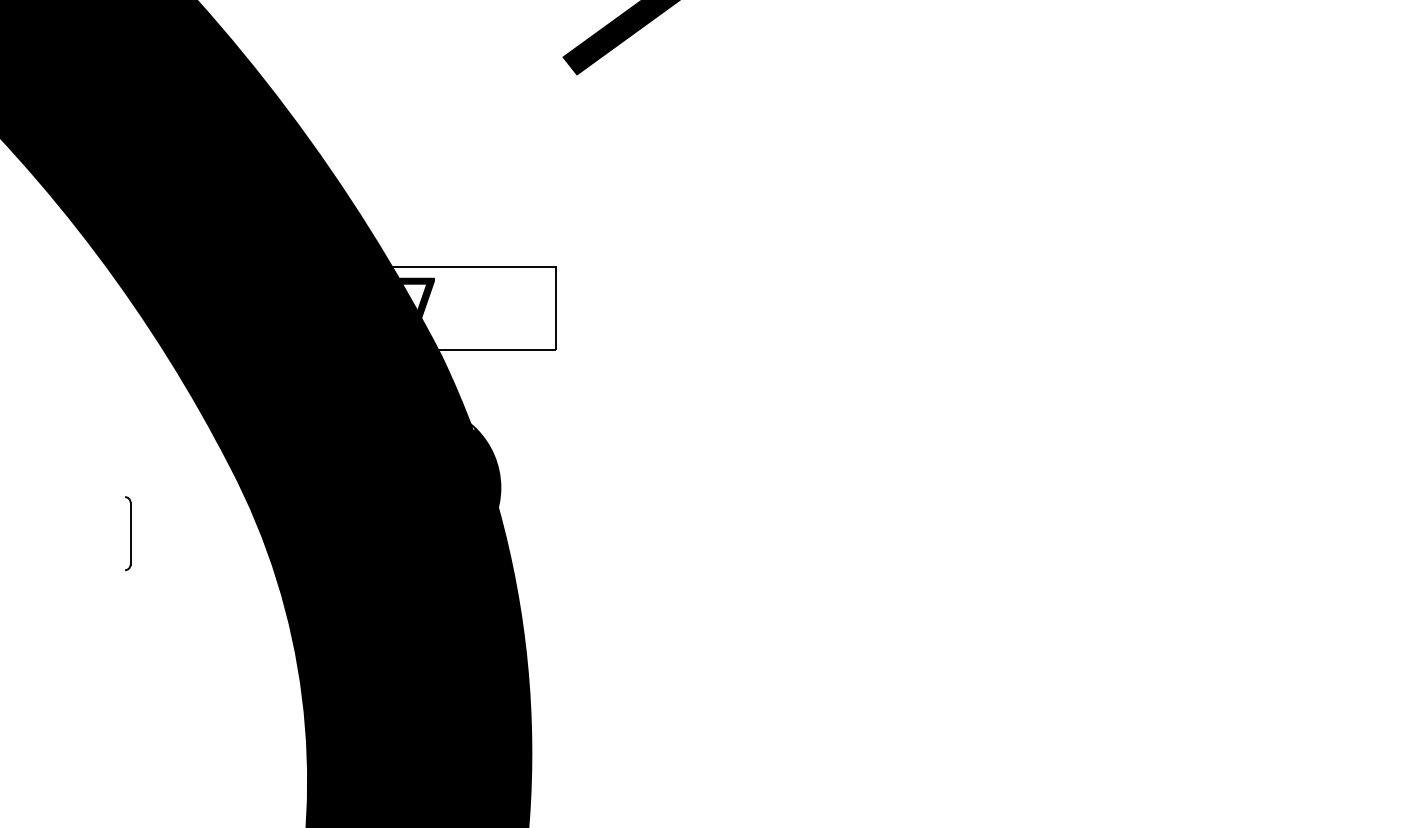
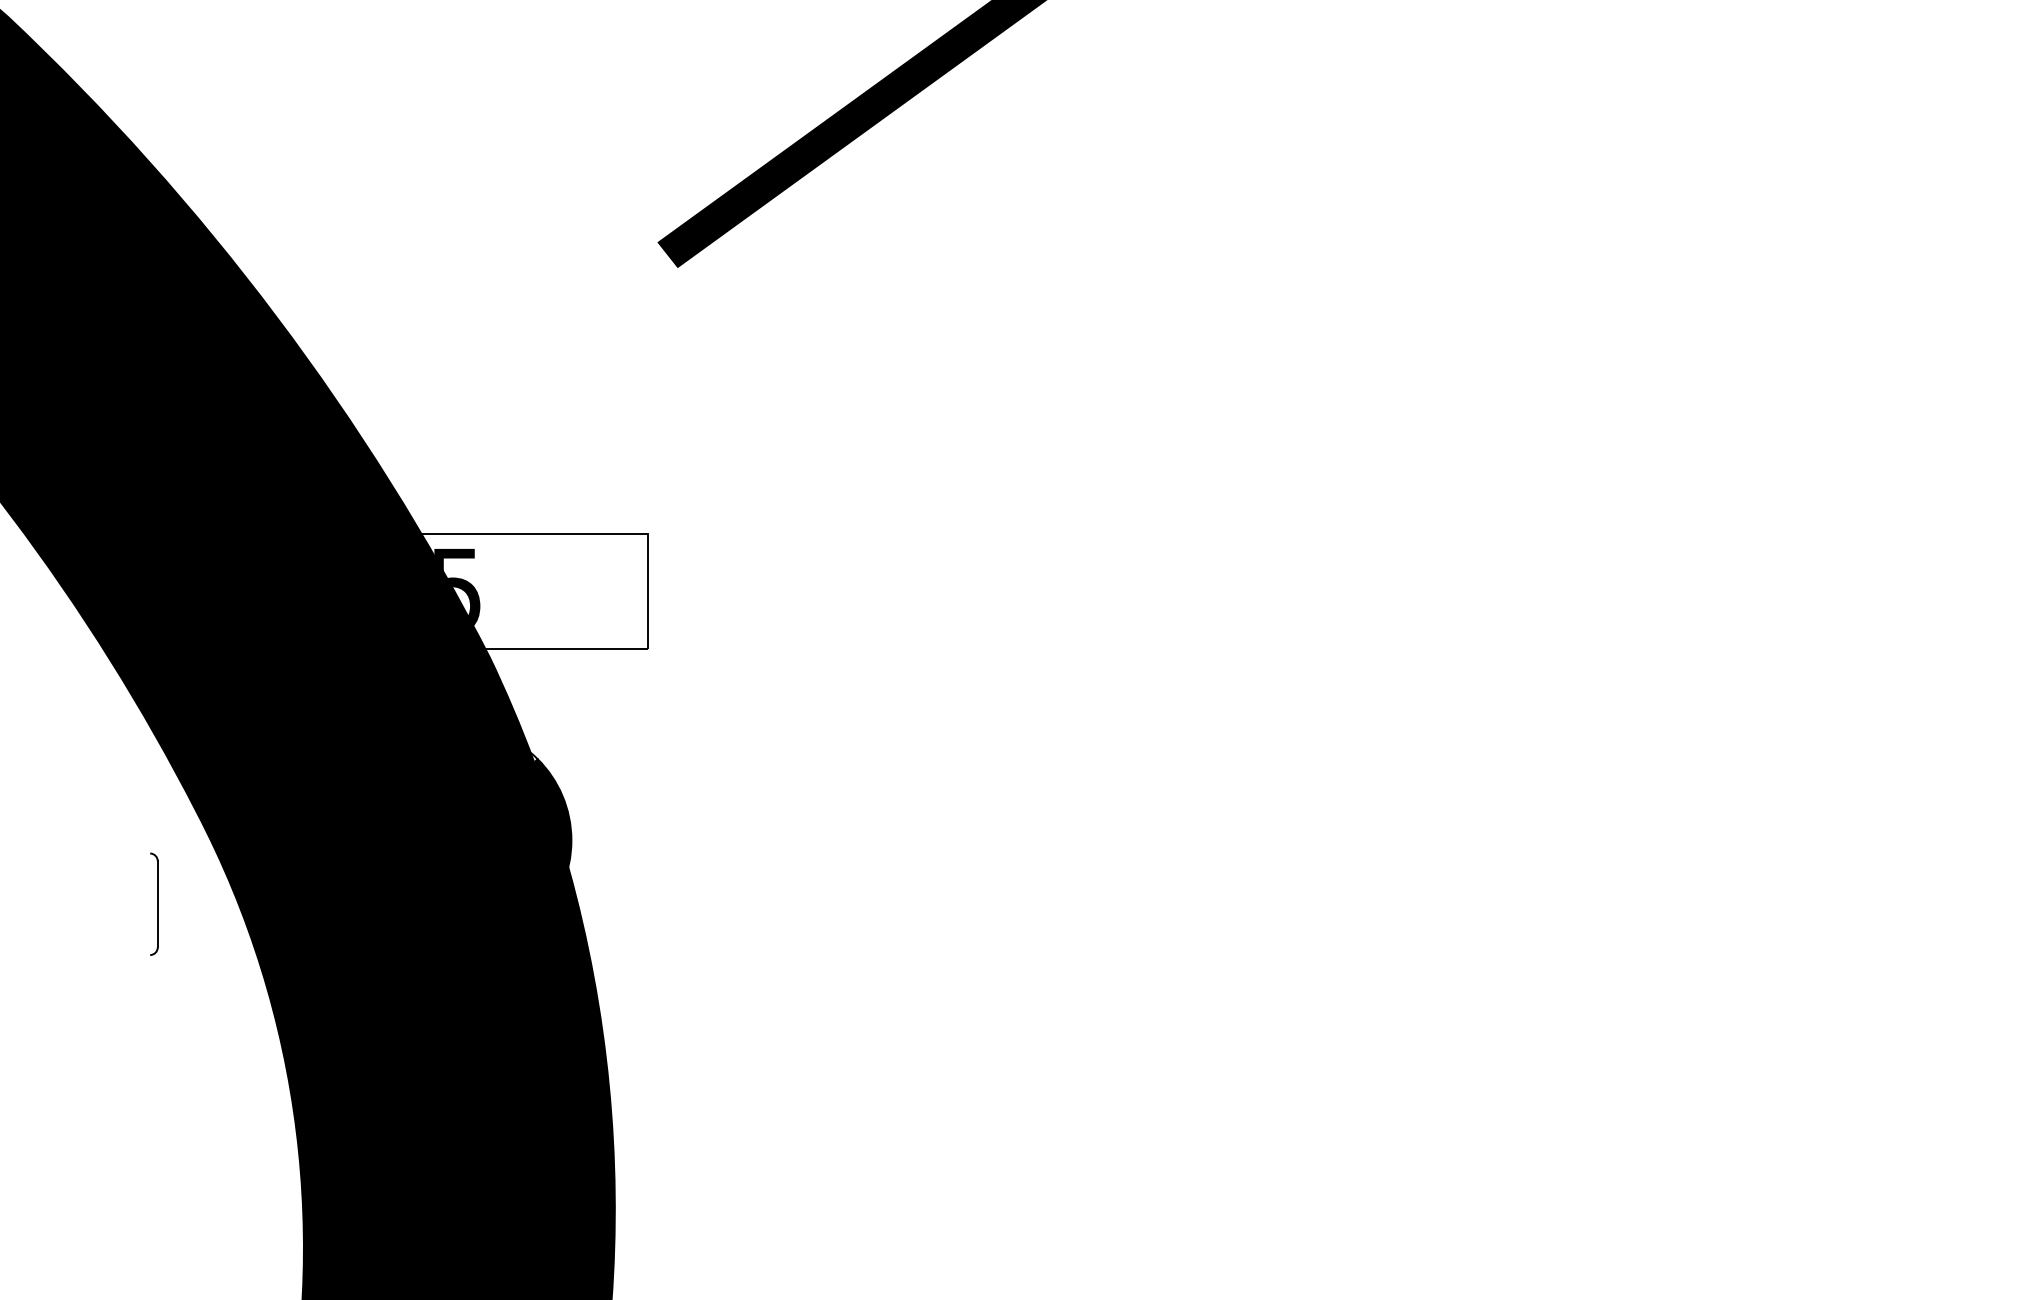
text: (417, 304) -> (456, 586), 7 -> 5
part: (128, 533) -> (154, 903), moved

